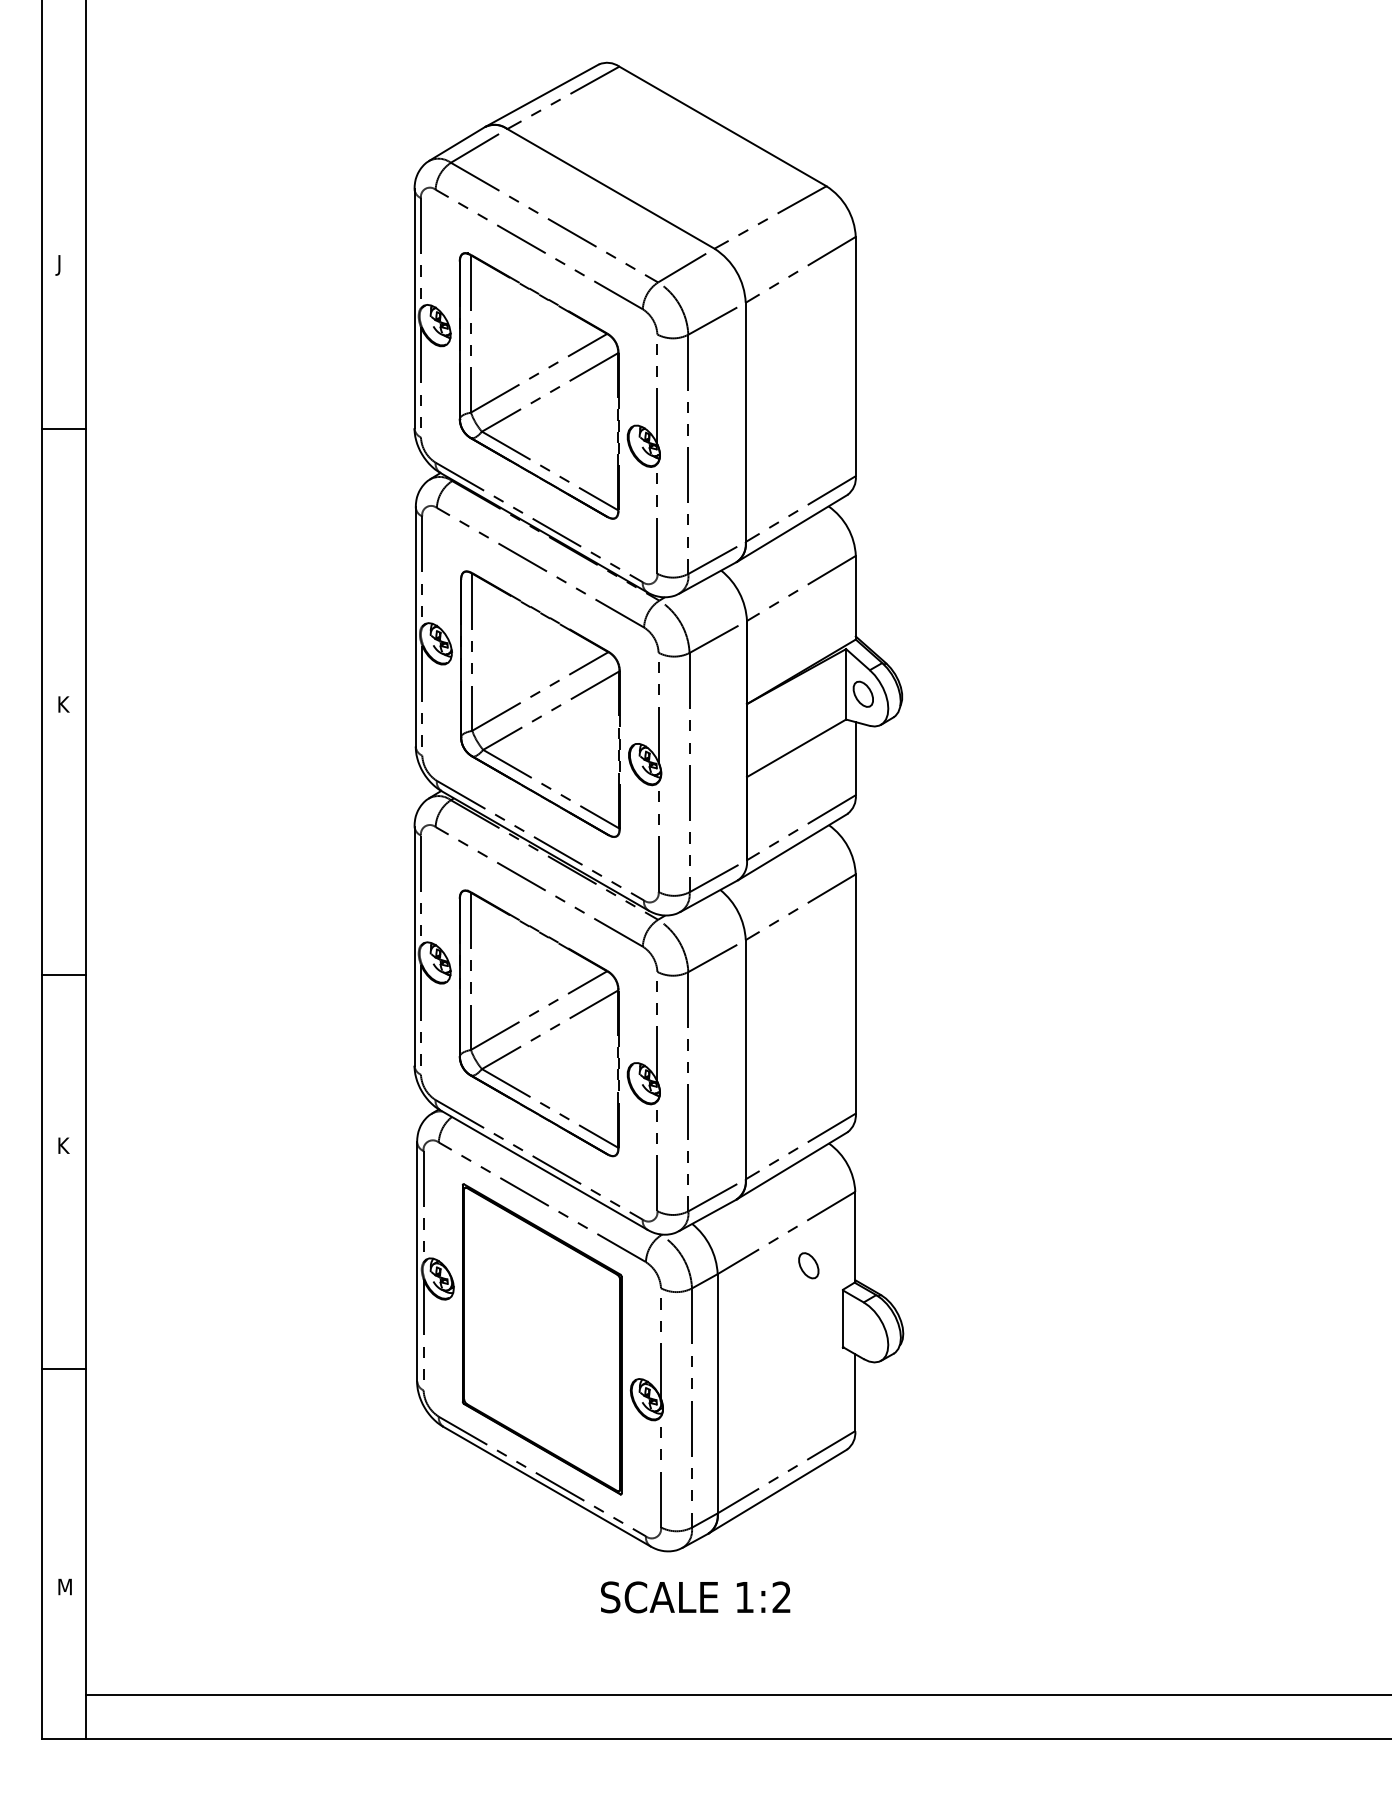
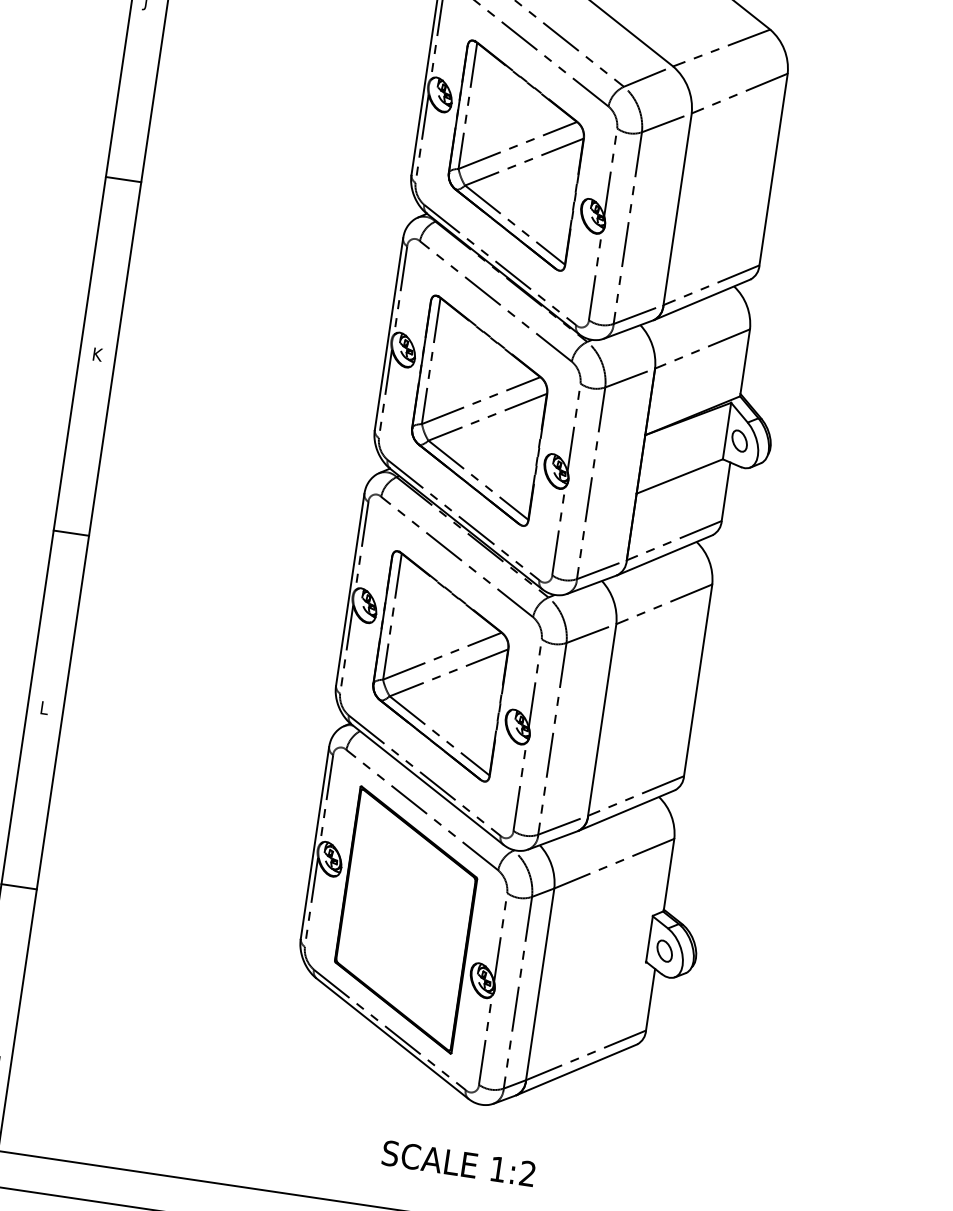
line: (63, 429) -> (123, 179), moved
line: (63, 975) -> (71, 533), moved
text: (63, 1145) -> (45, 708), K -> L
part: (808, 1265) -> (664, 950), moved
text: (695, 1597) -> (458, 1163), moved

